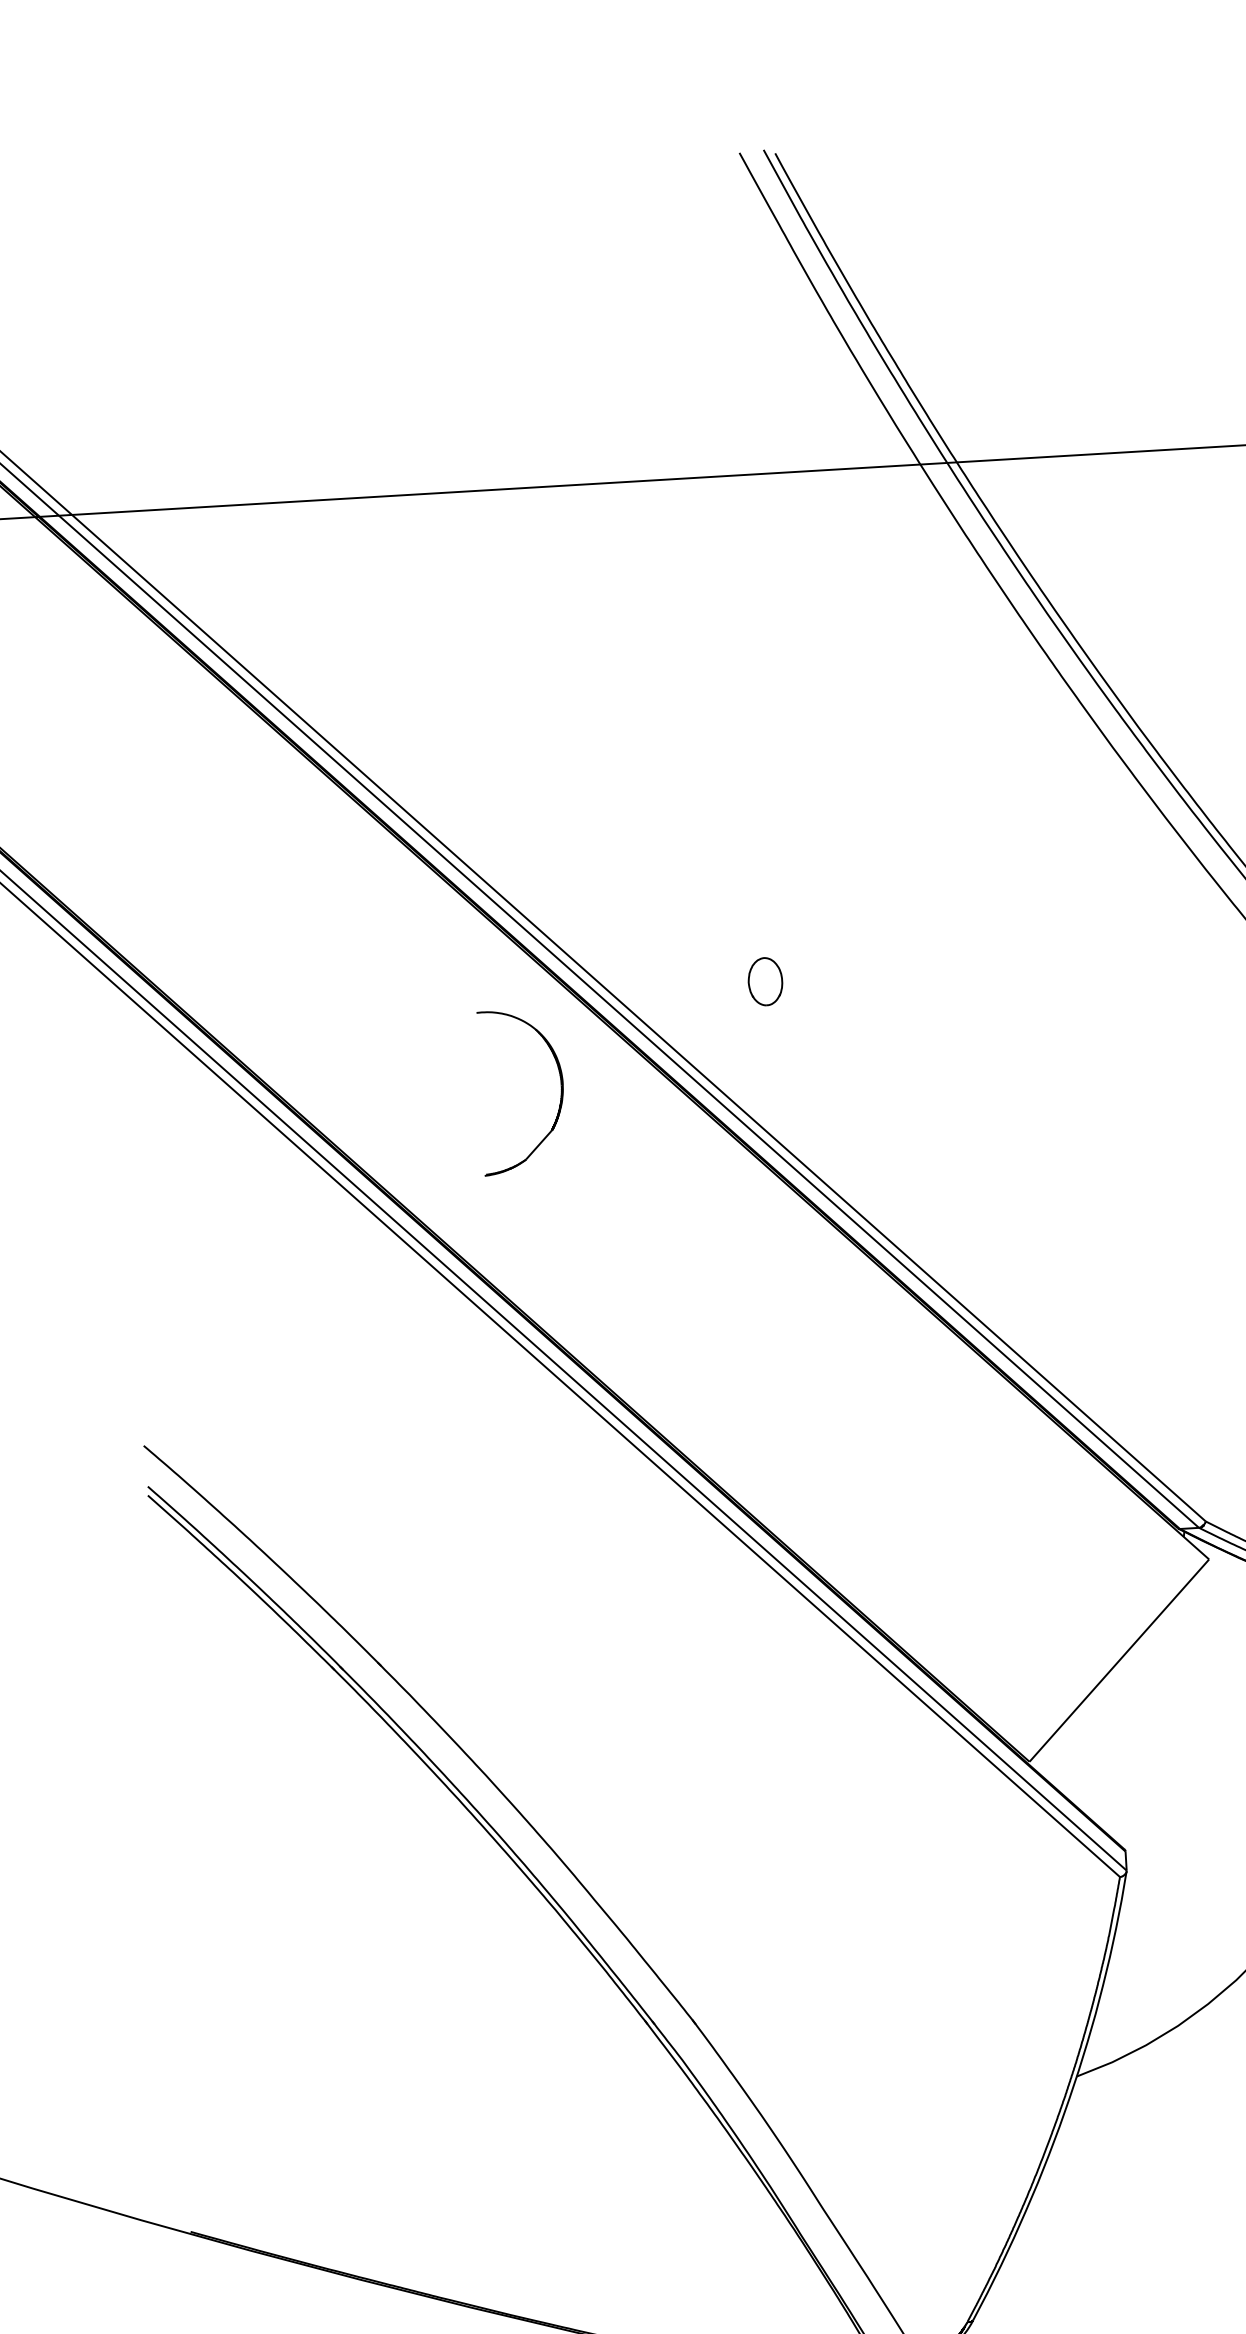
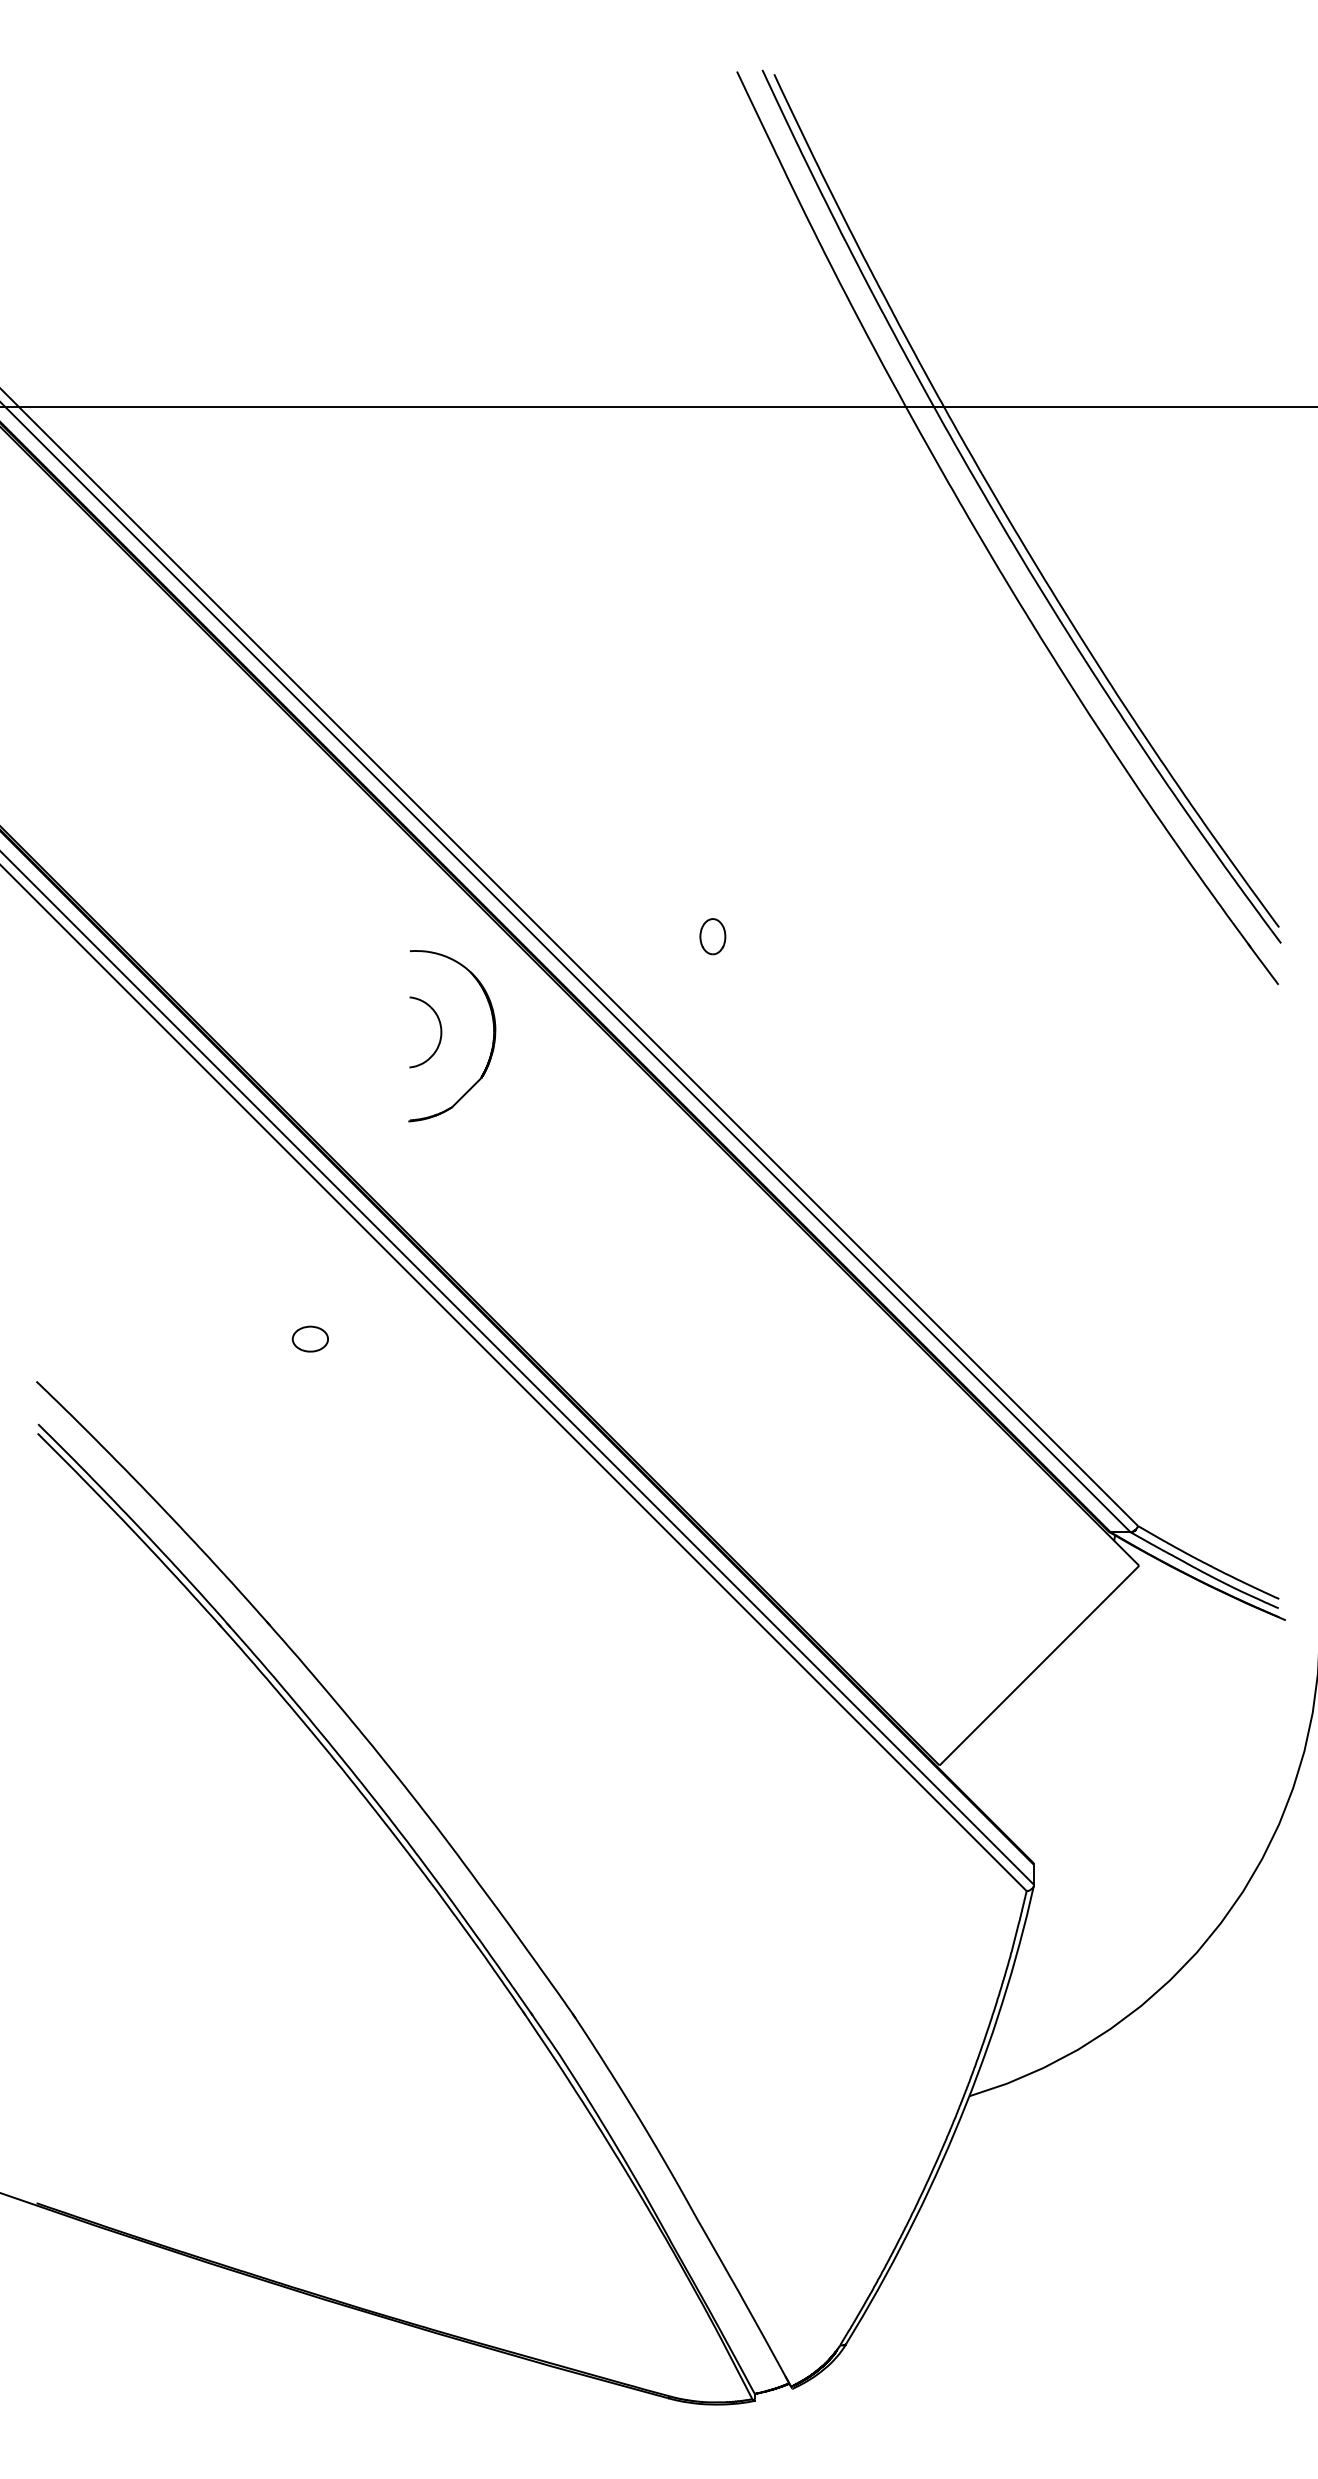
part: (765, 981) -> (712, 936), size x0.71
part: (510, 1088) -> (440, 1032), added
part: (402, 1389) -> (309, 1338), added

